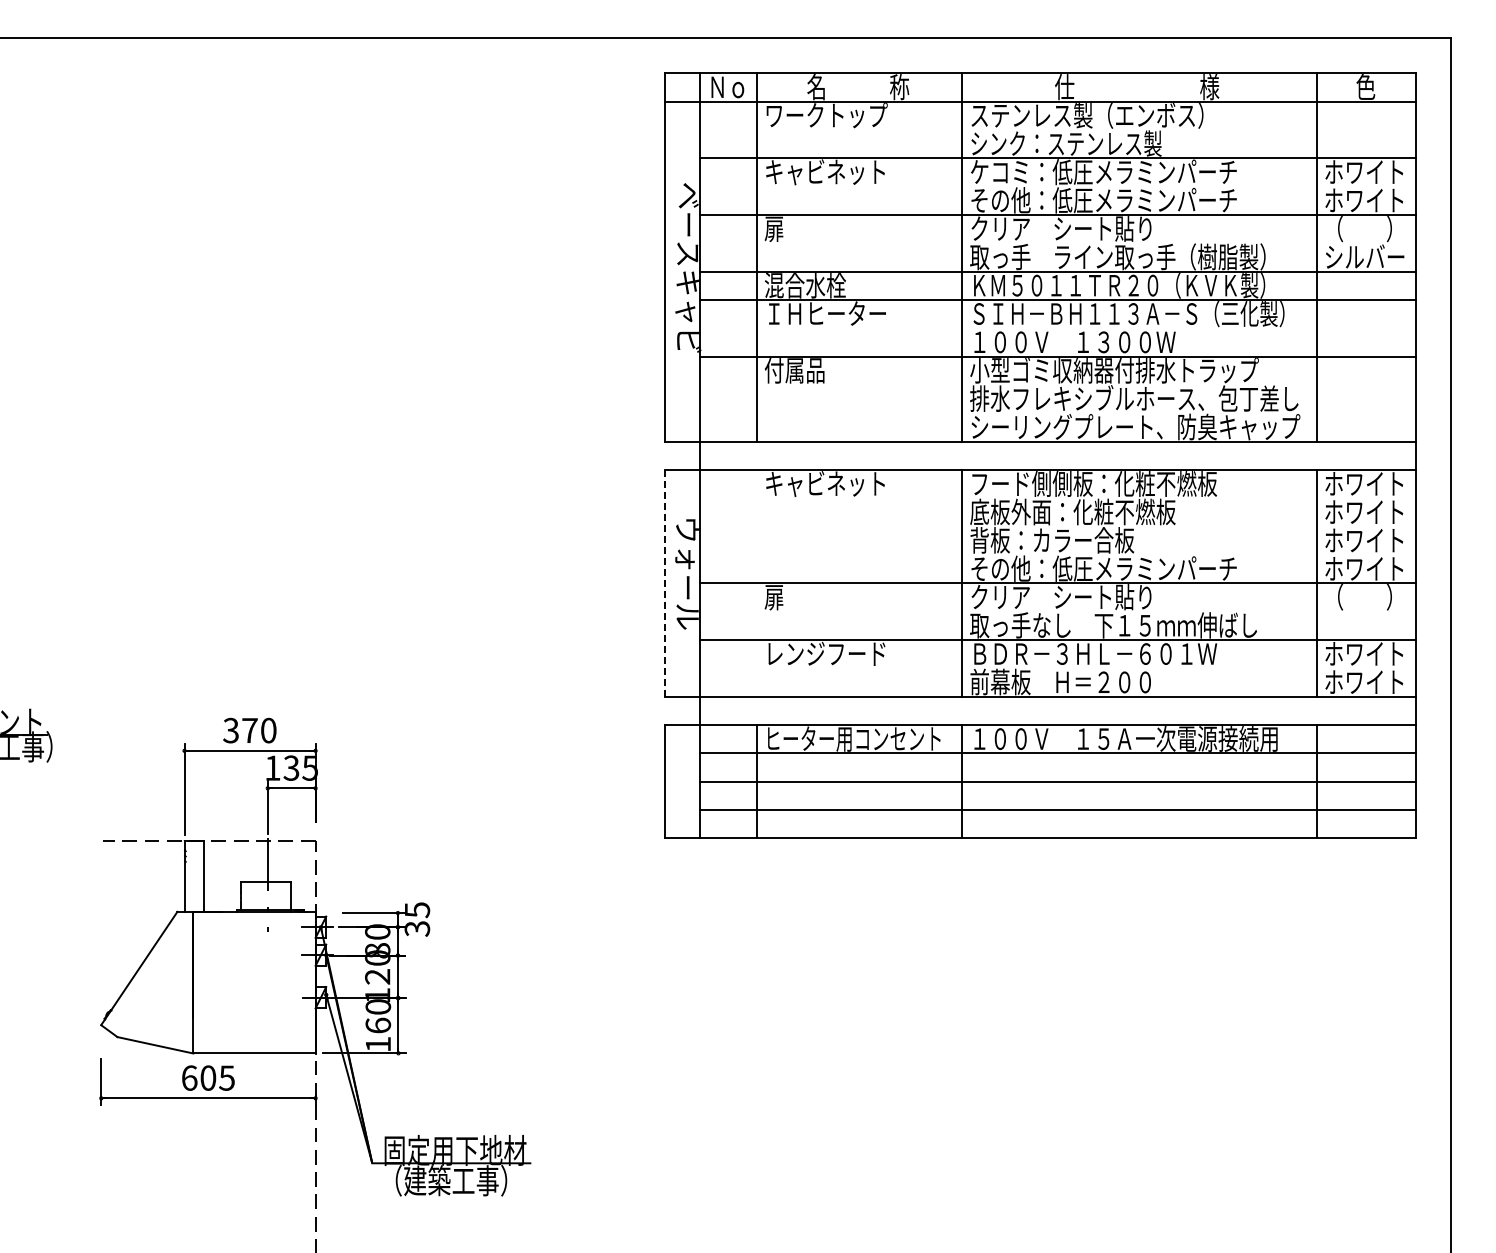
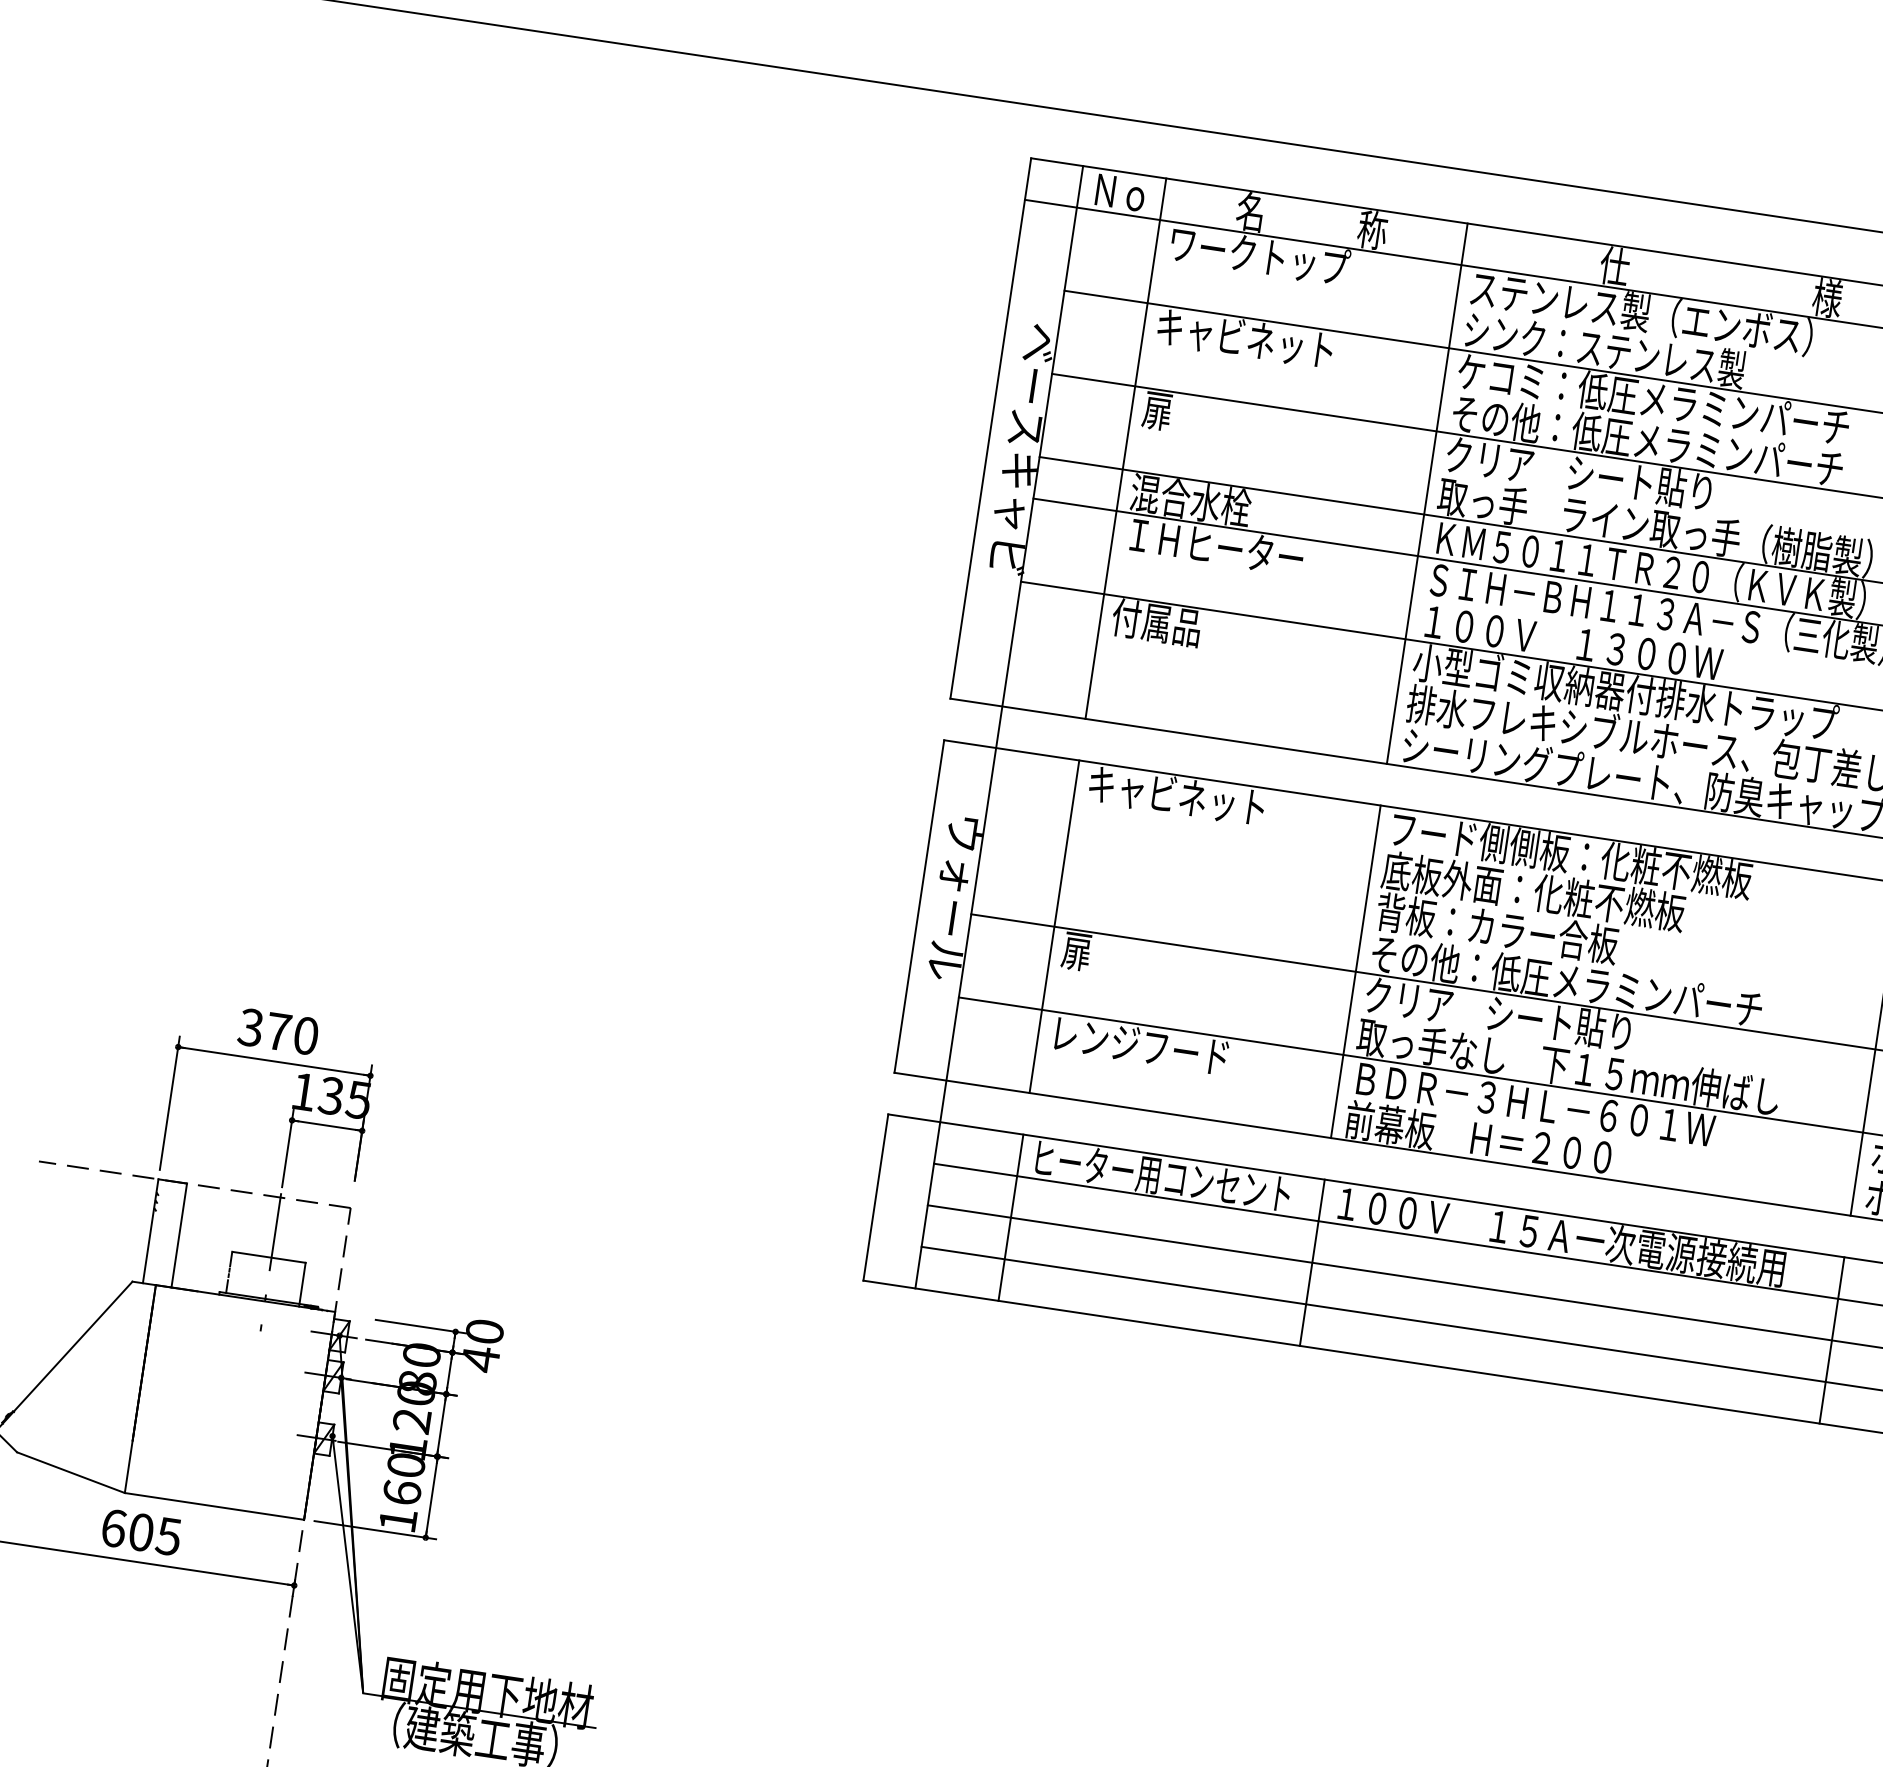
line: (756, 582) -> (1054, 925), added
line: (664, 583) -> (918, 906), dashed -> solid
text: (417, 919) -> (482, 1345), 35 -> 40

